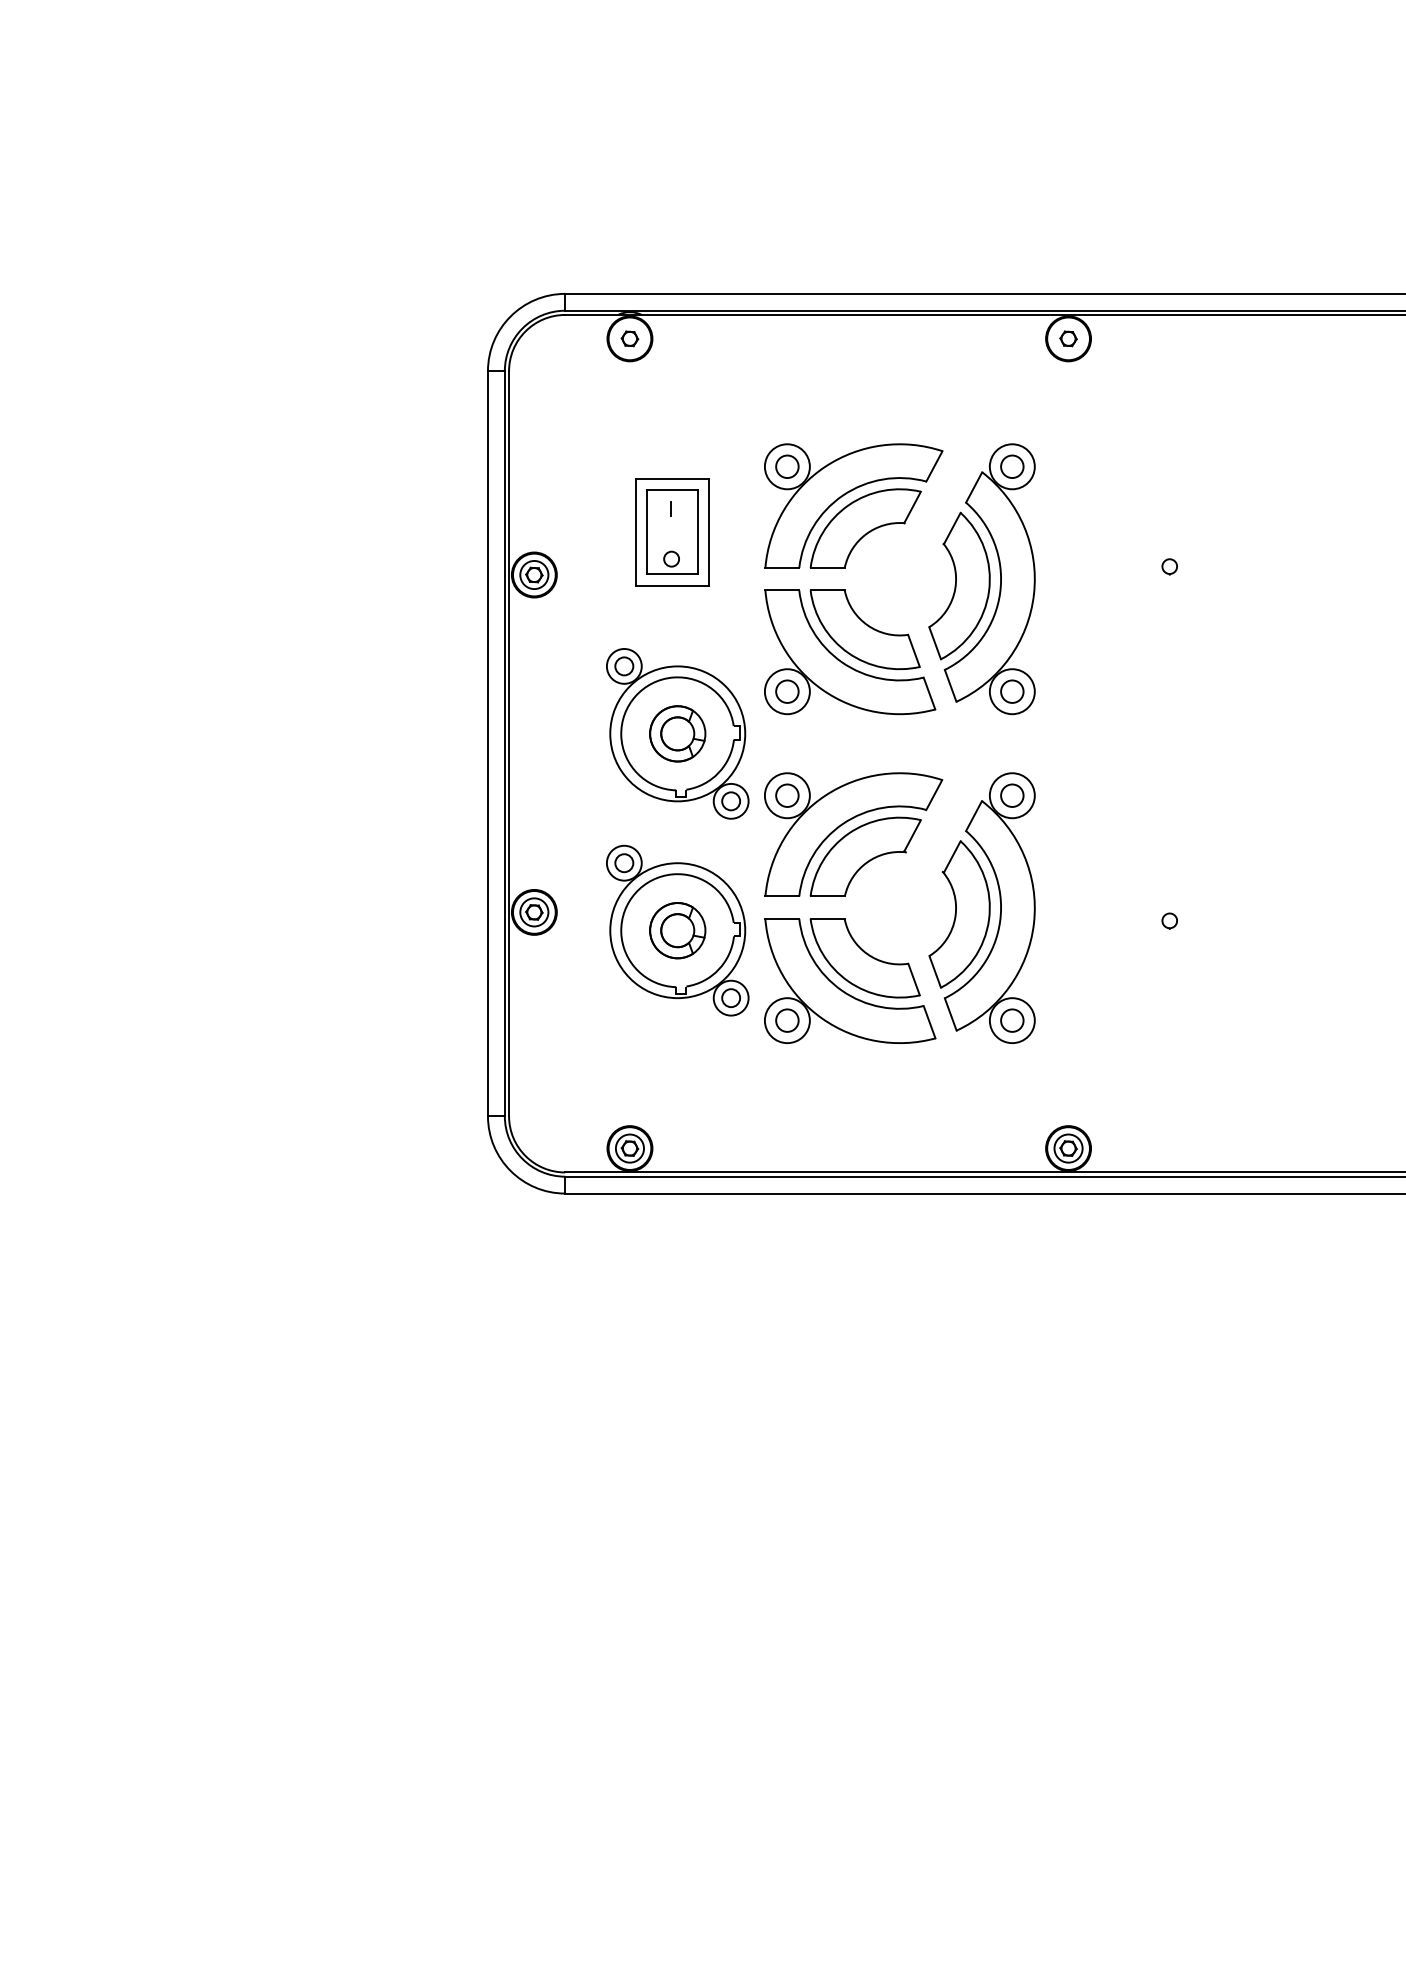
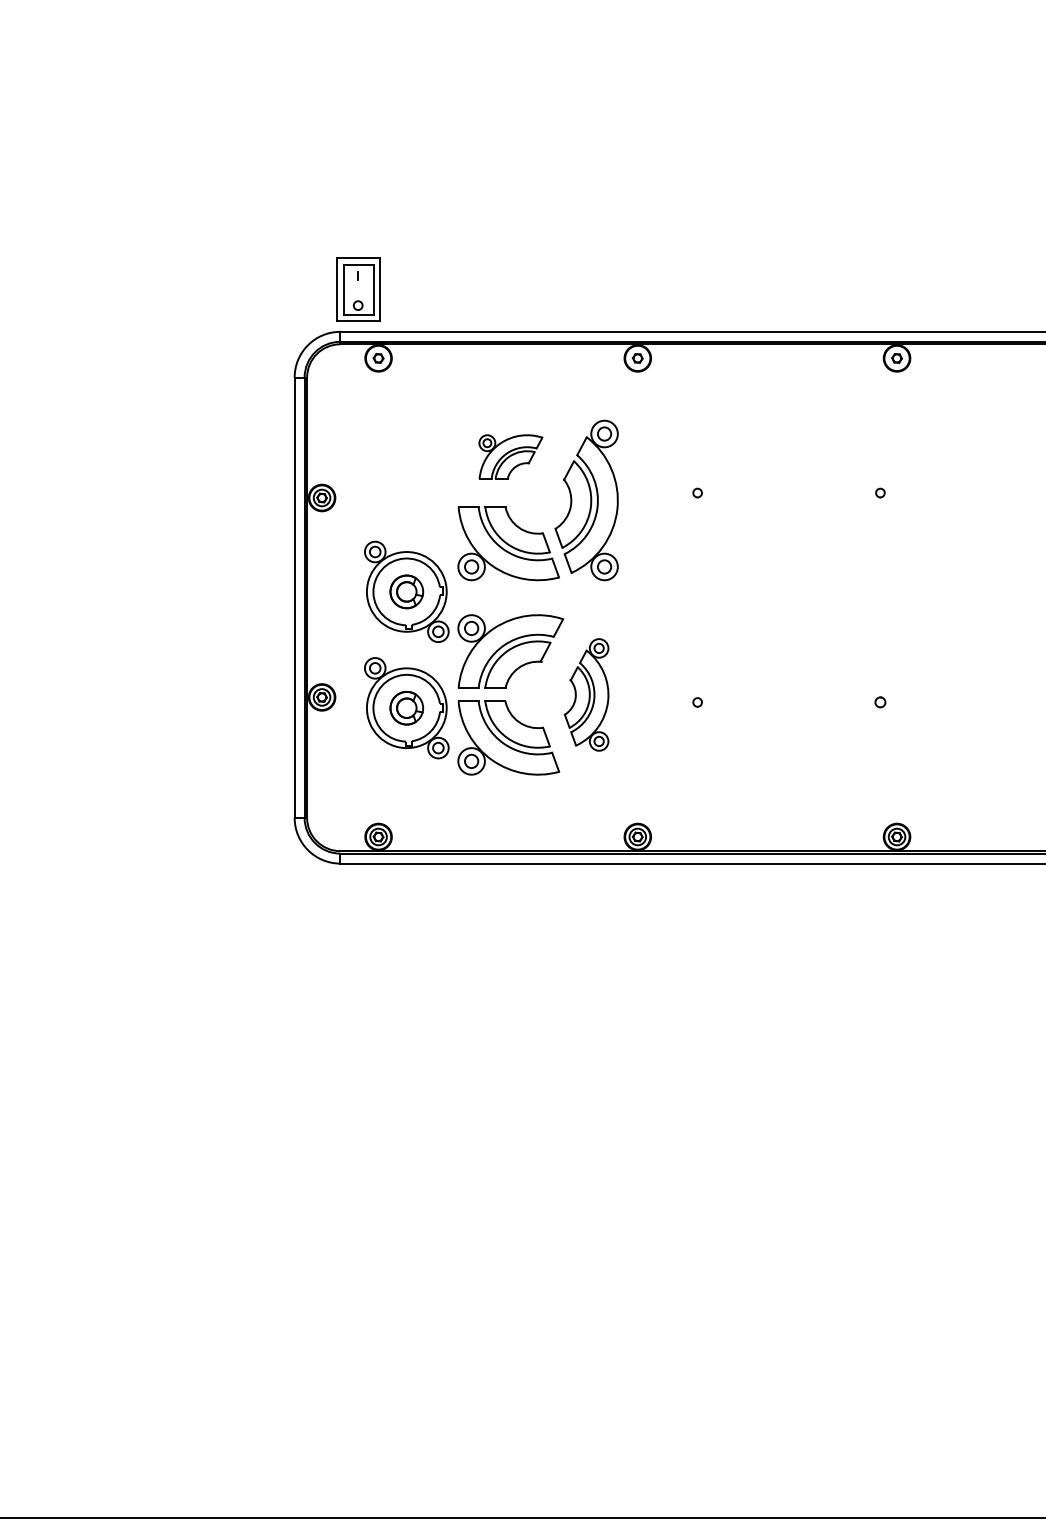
part: (853, 504) -> (510, 456), size x0.6
part: (672, 531) -> (358, 289), moved
part: (981, 907) -> (586, 694), size x0.7

